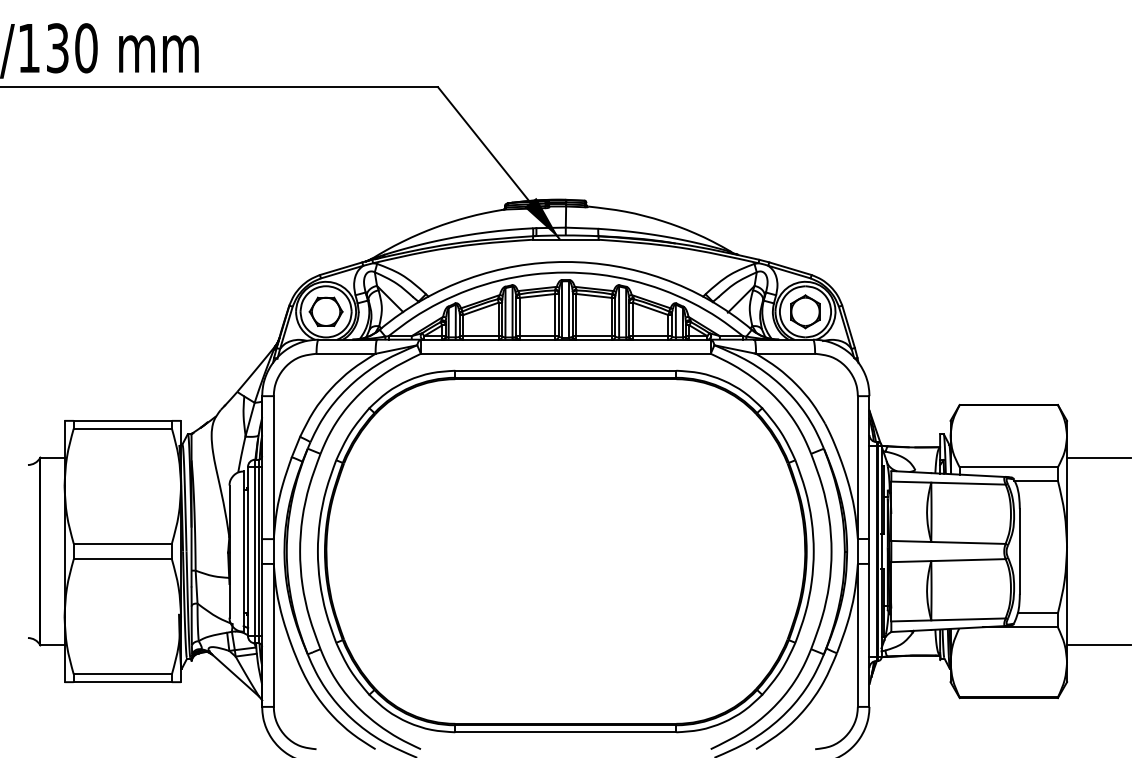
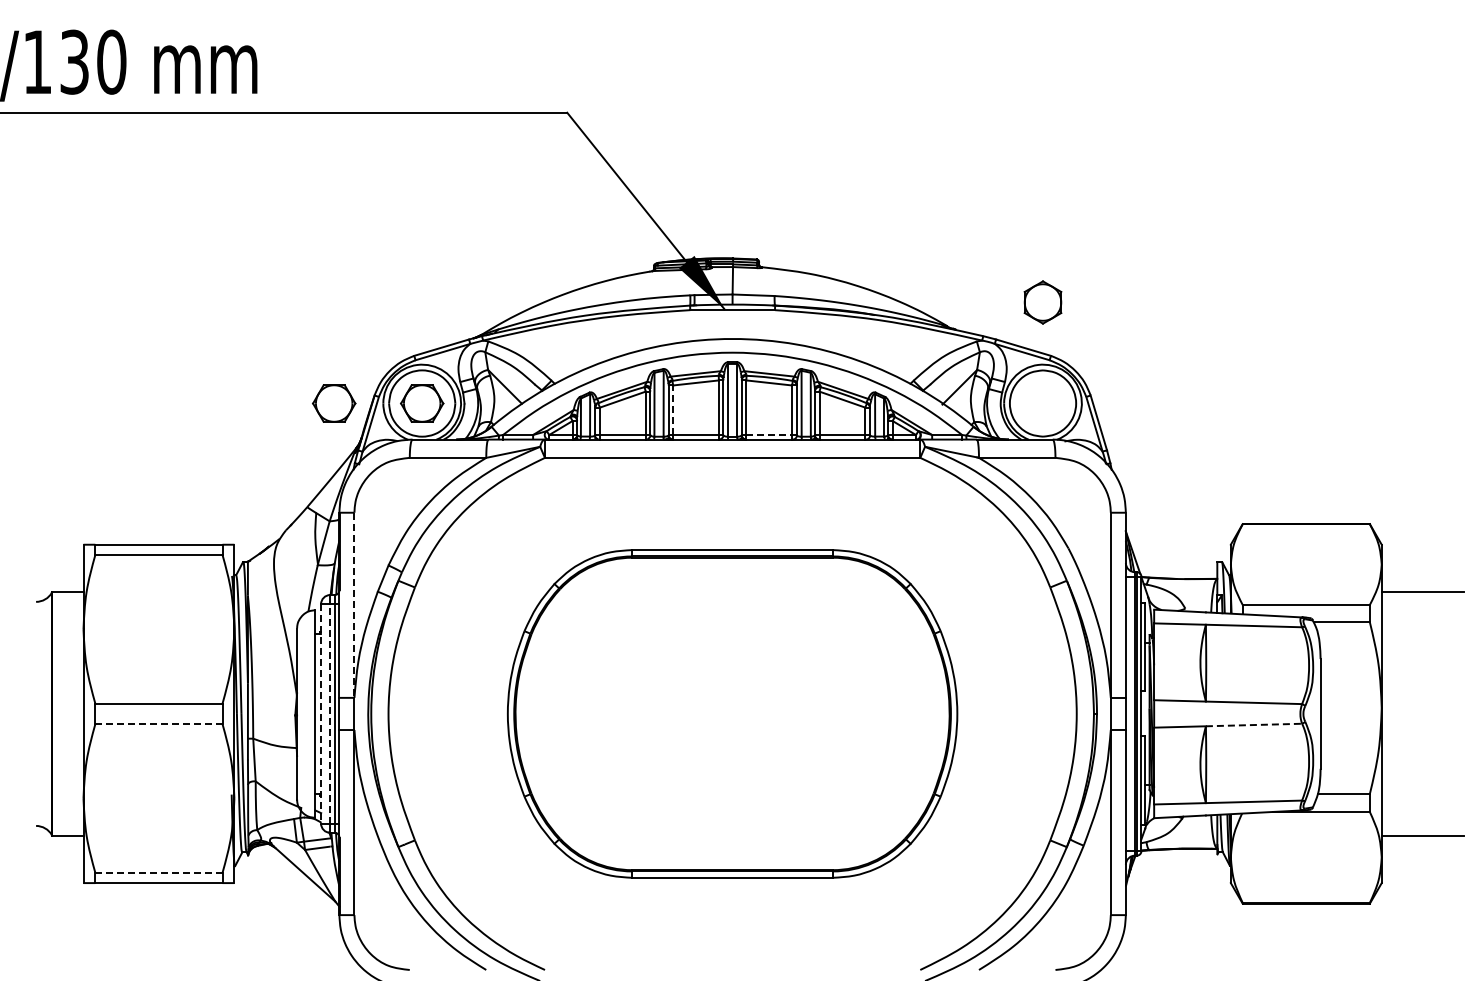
part: (258, 311) -> (334, 403), added
part: (805, 311) -> (1042, 302), moved
line: (520, 317) -> (673, 410), solid -> dashed
line: (594, 336) -> (769, 435), solid -> dashed
line: (273, 467) -> (354, 605), solid -> dashed
line: (248, 551) -> (321, 713), solid -> dashed
line: (255, 551) -> (330, 713), solid -> dashed
part: (565, 551) -> (732, 713), size x0.7
line: (122, 559) -> (158, 724), solid -> dashed
line: (968, 560) -> (1254, 725), solid -> dashed
line: (122, 673) -> (158, 872), solid -> dashed

